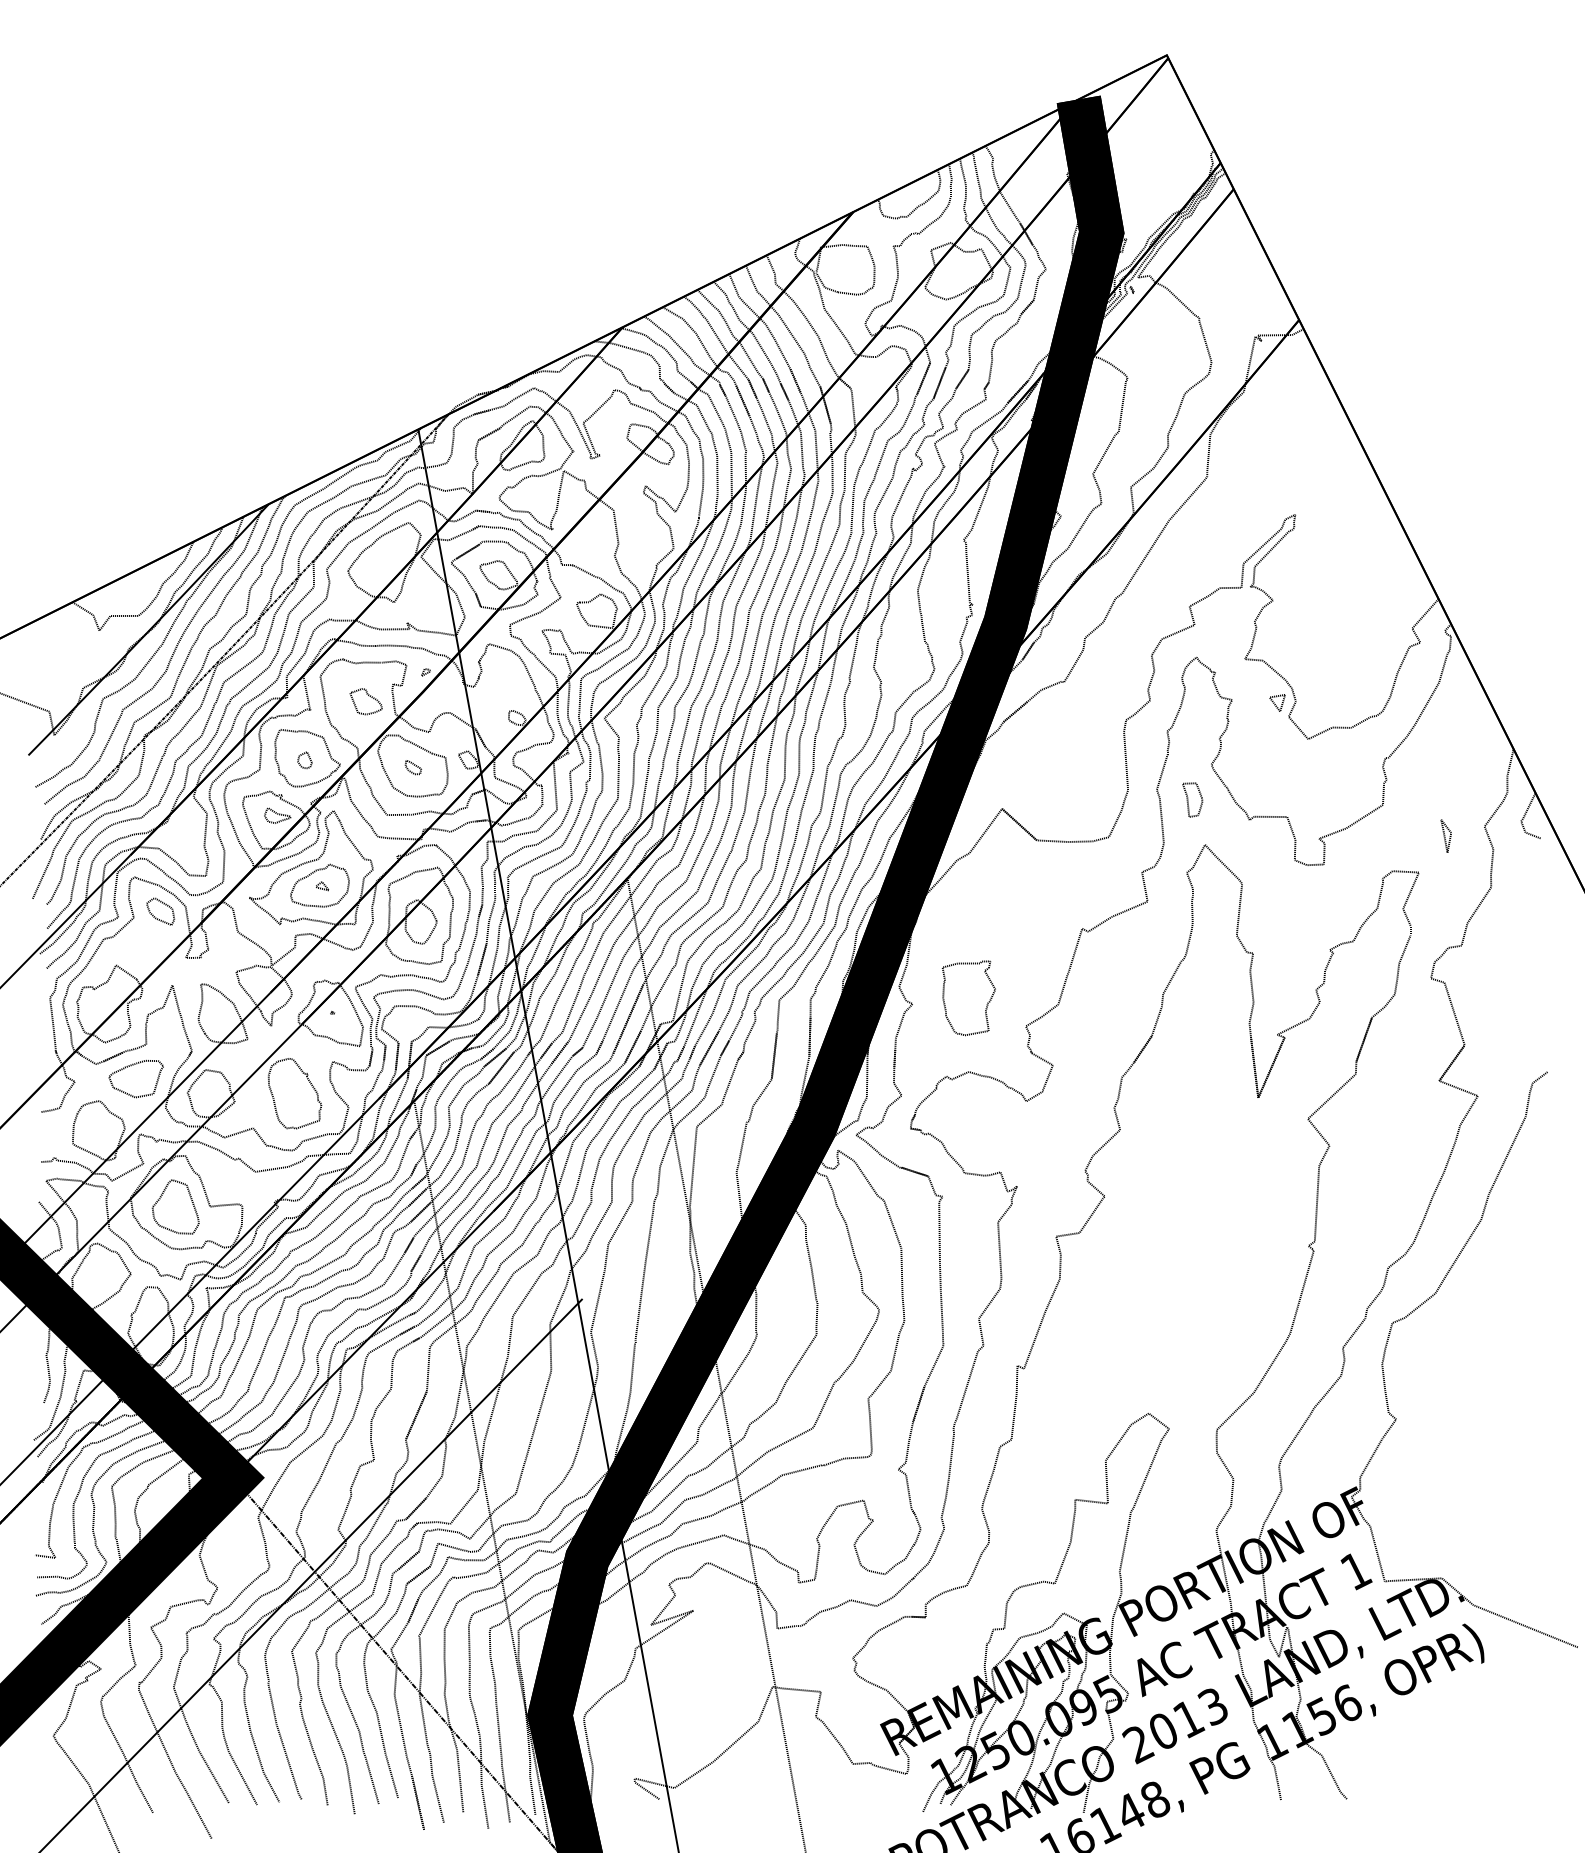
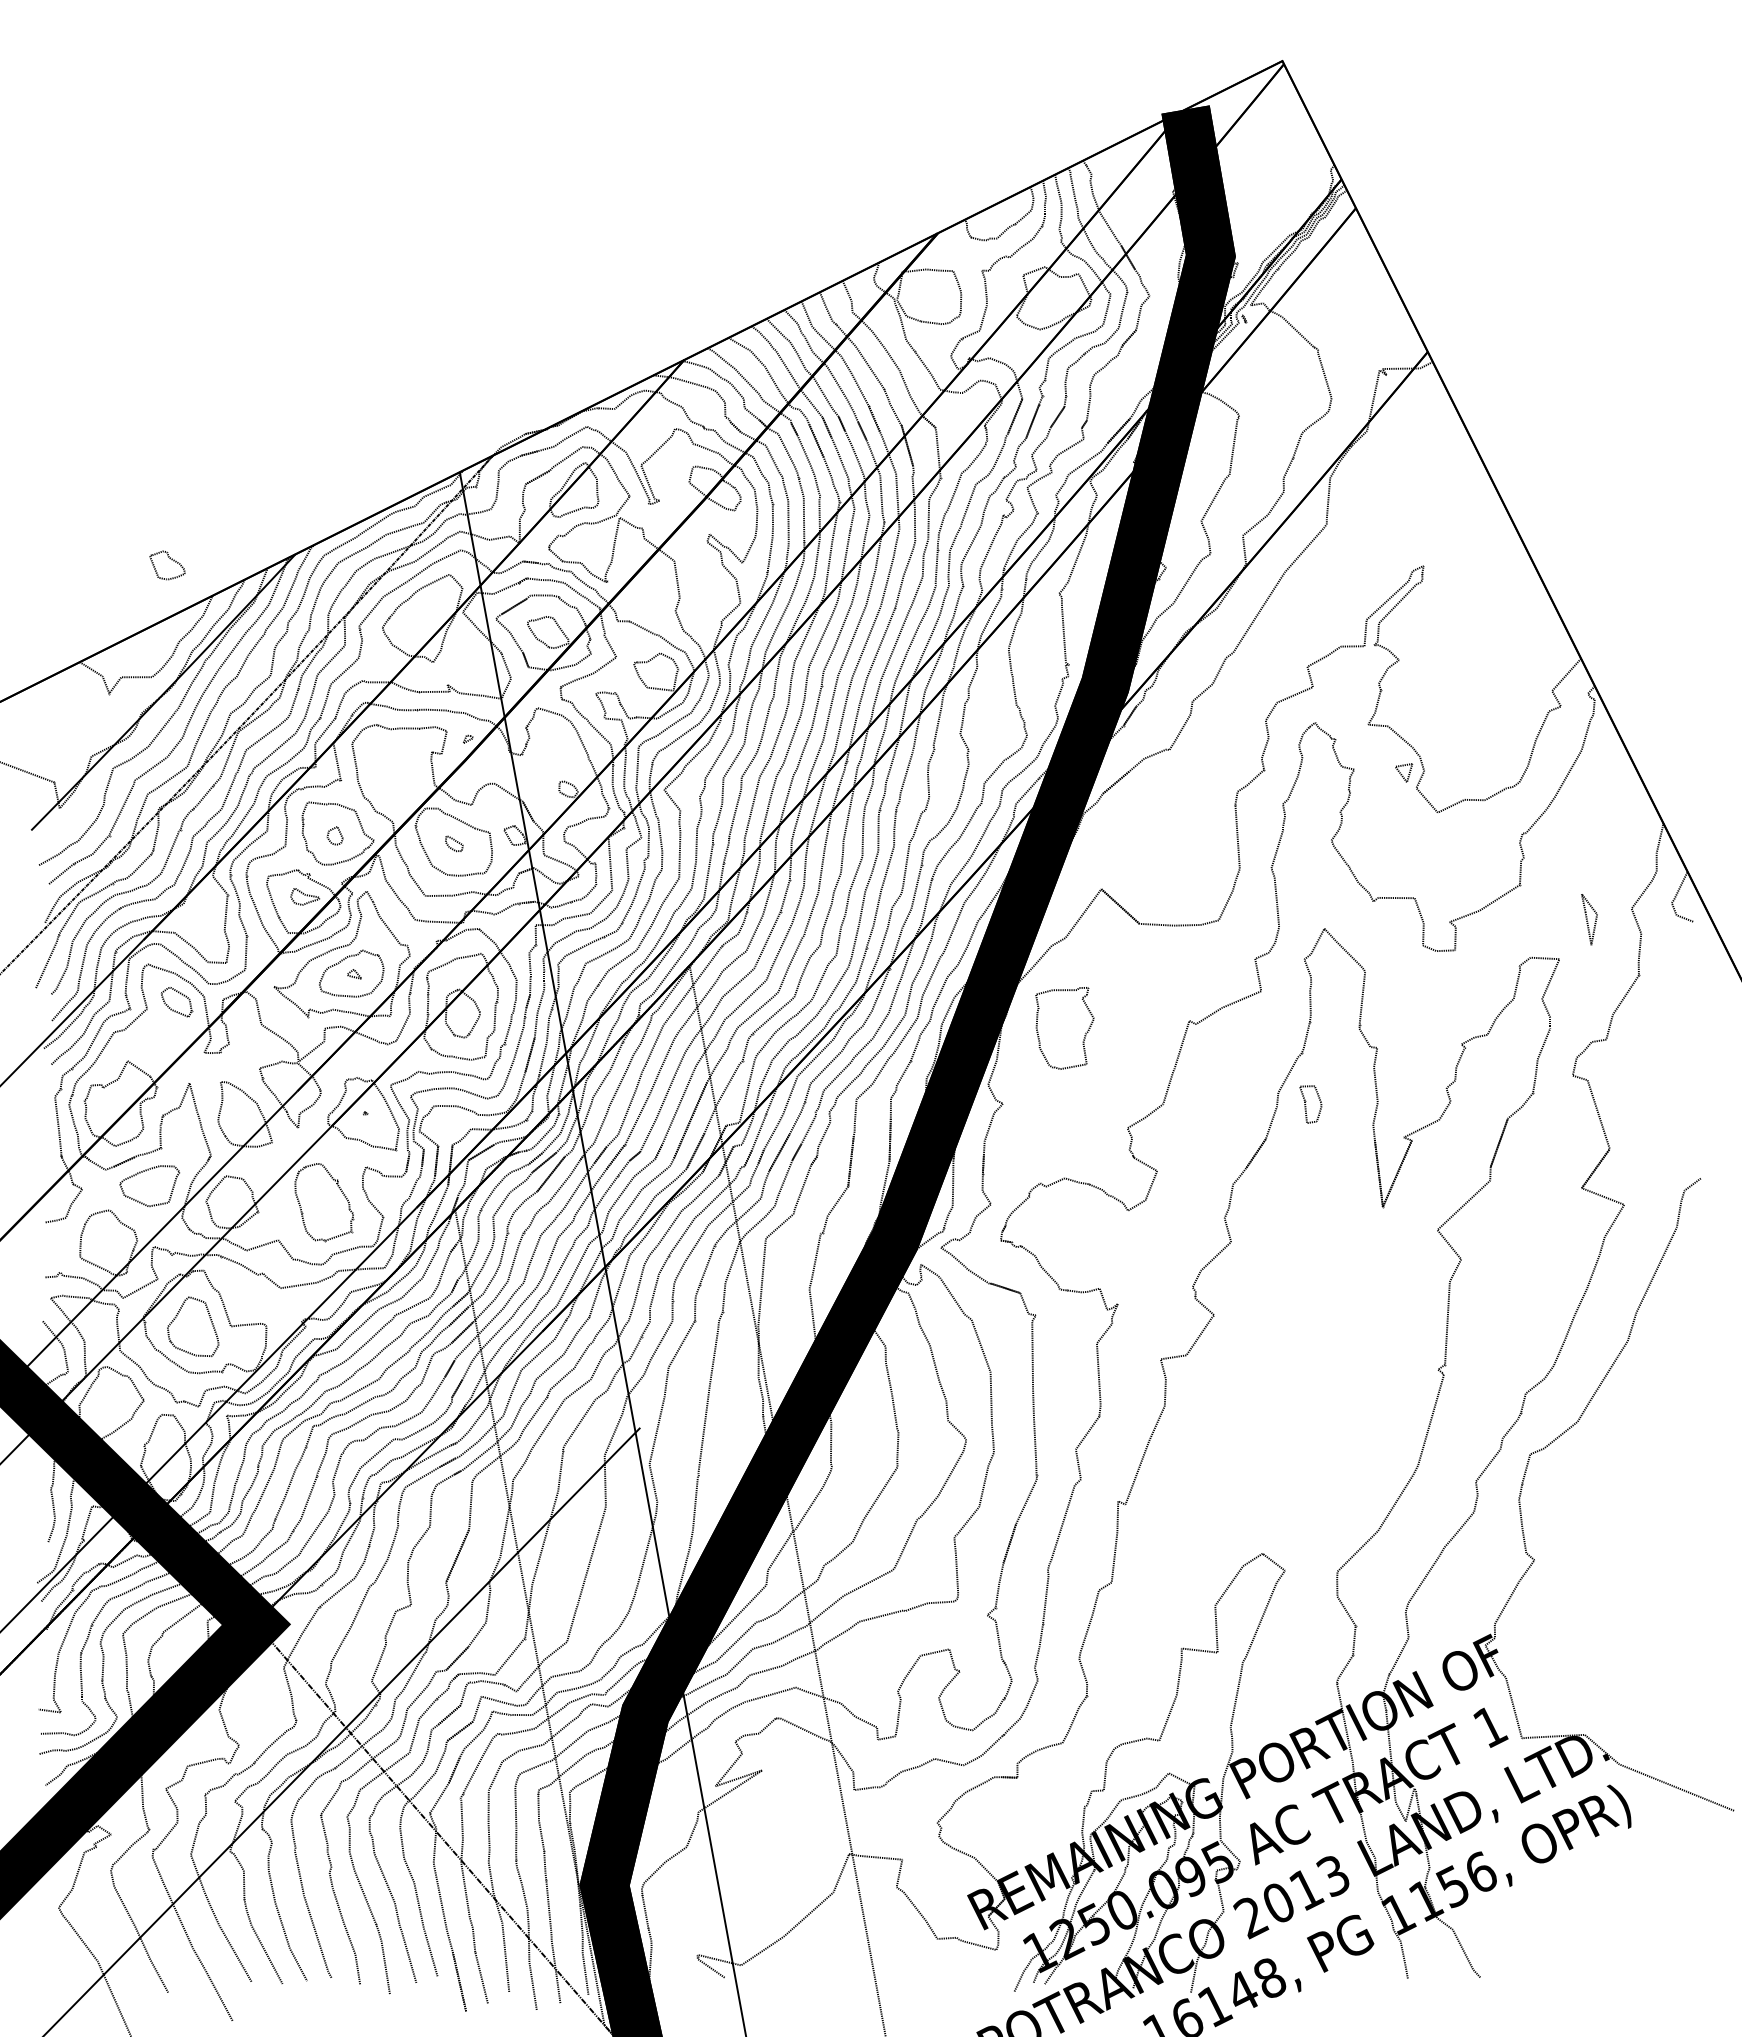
part: (369, 697) -> (171, 560), moved
part: (1192, 800) -> (1310, 1104), moved
part: (1446, 835) -> (1589, 918), size x1.4
part: (986, 1004) -> (1084, 1035), moved

